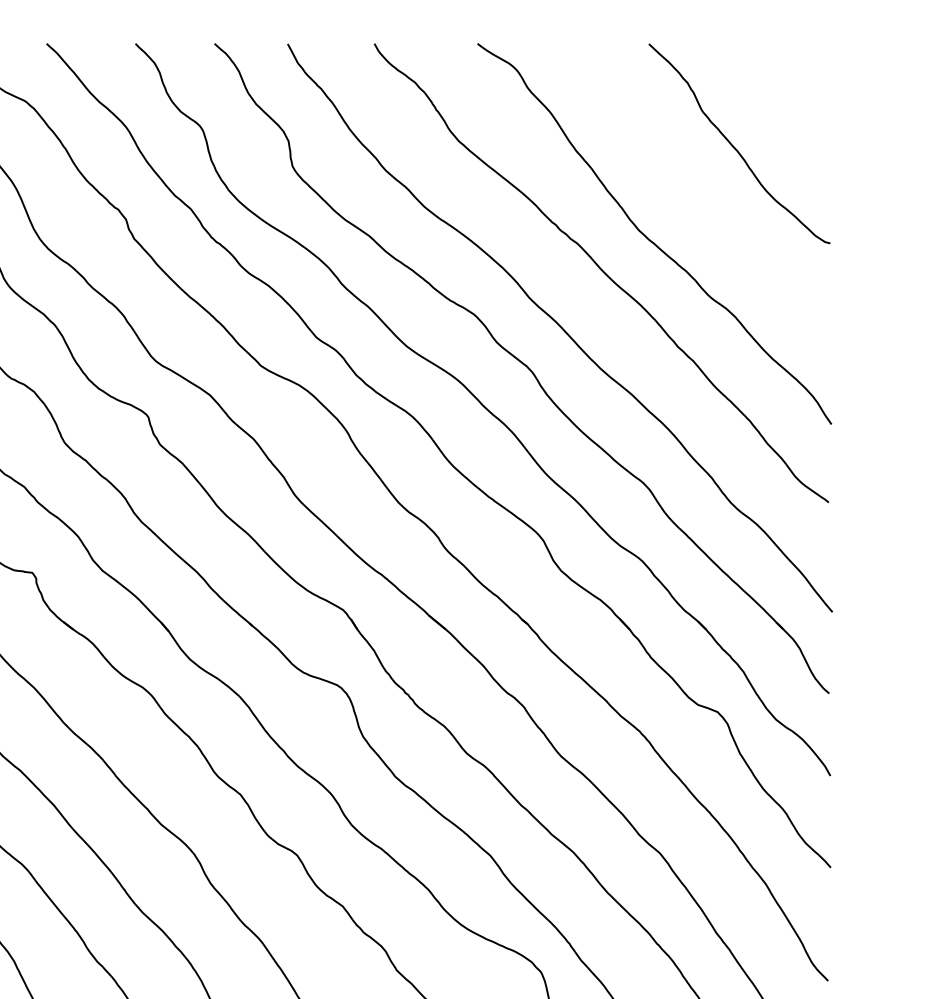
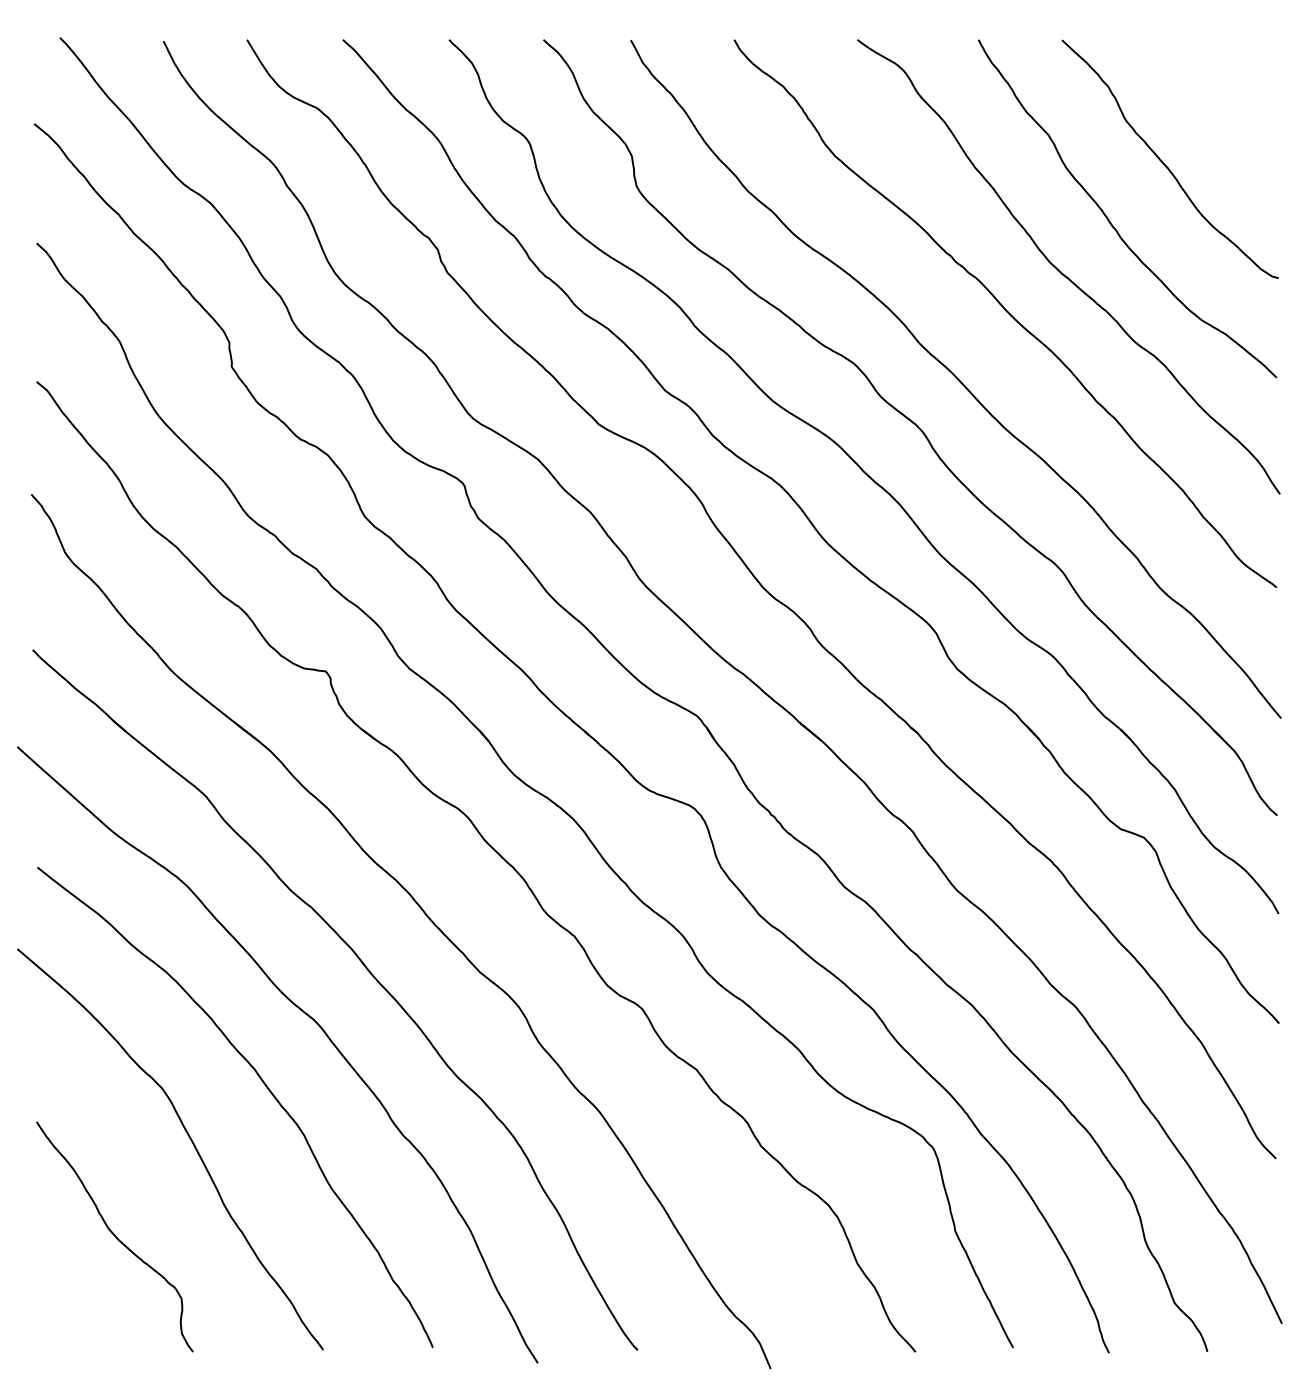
curve: (688, 194) -> (1109, 219), added

